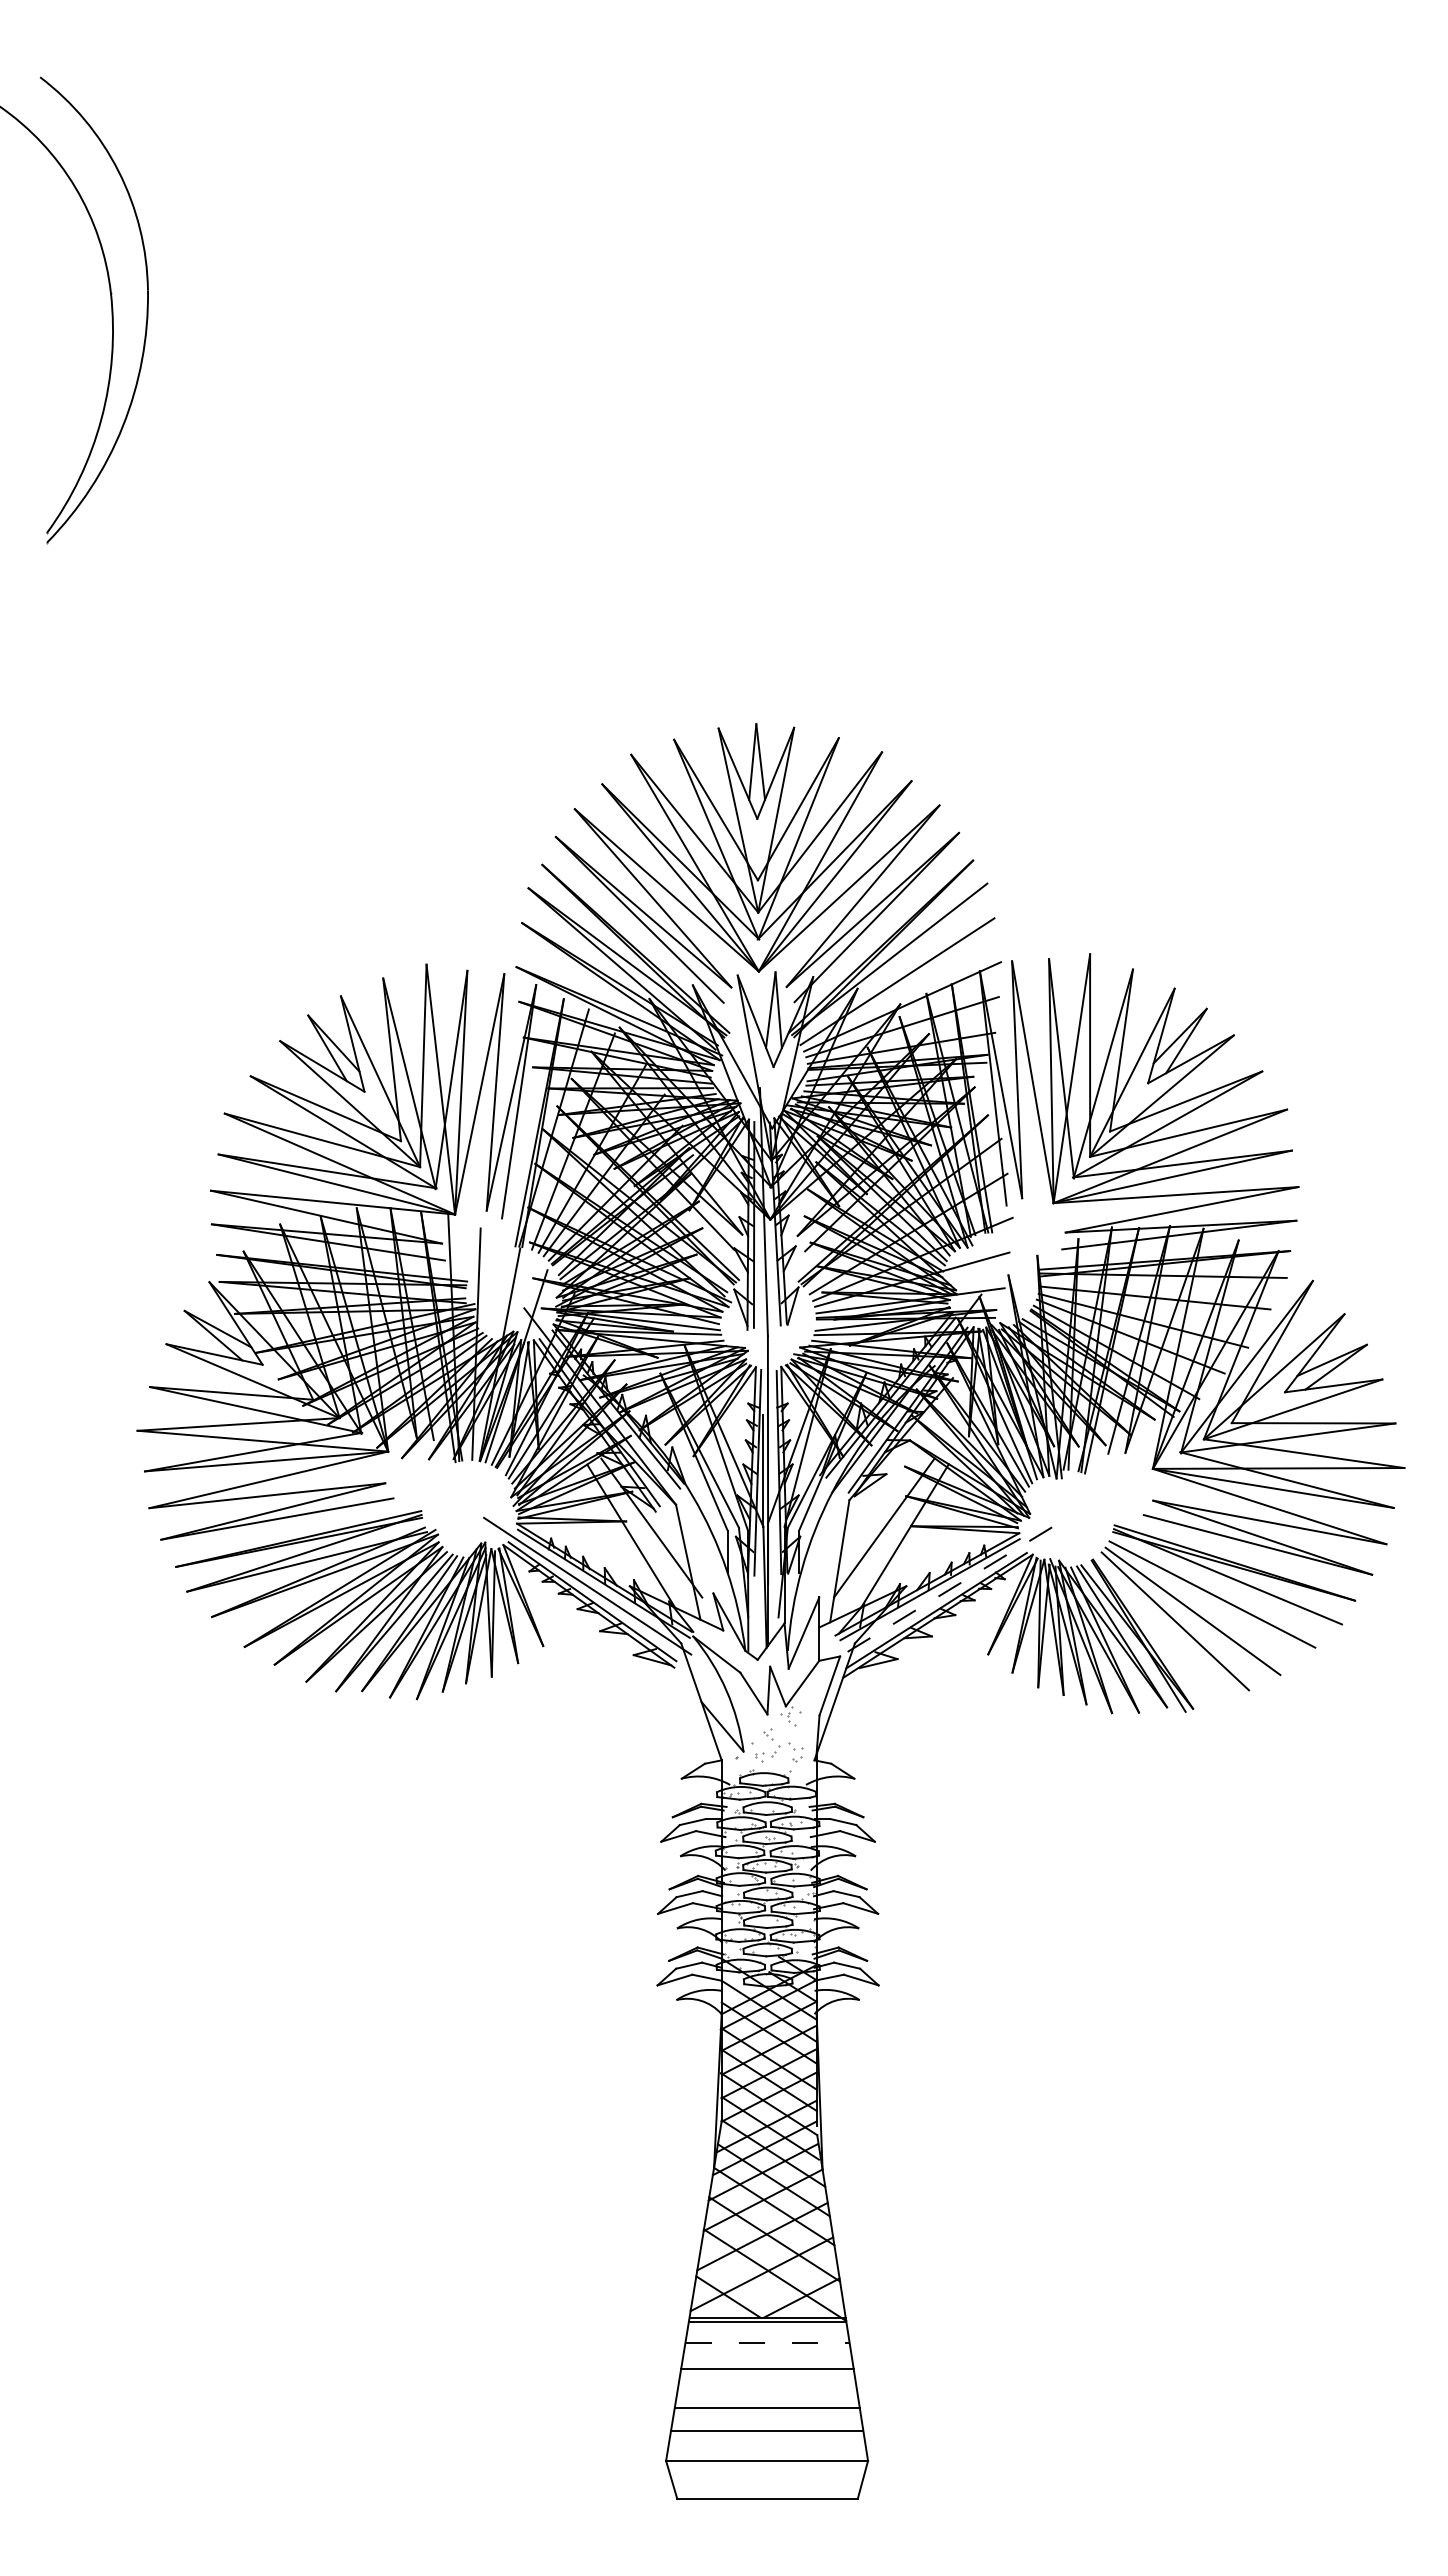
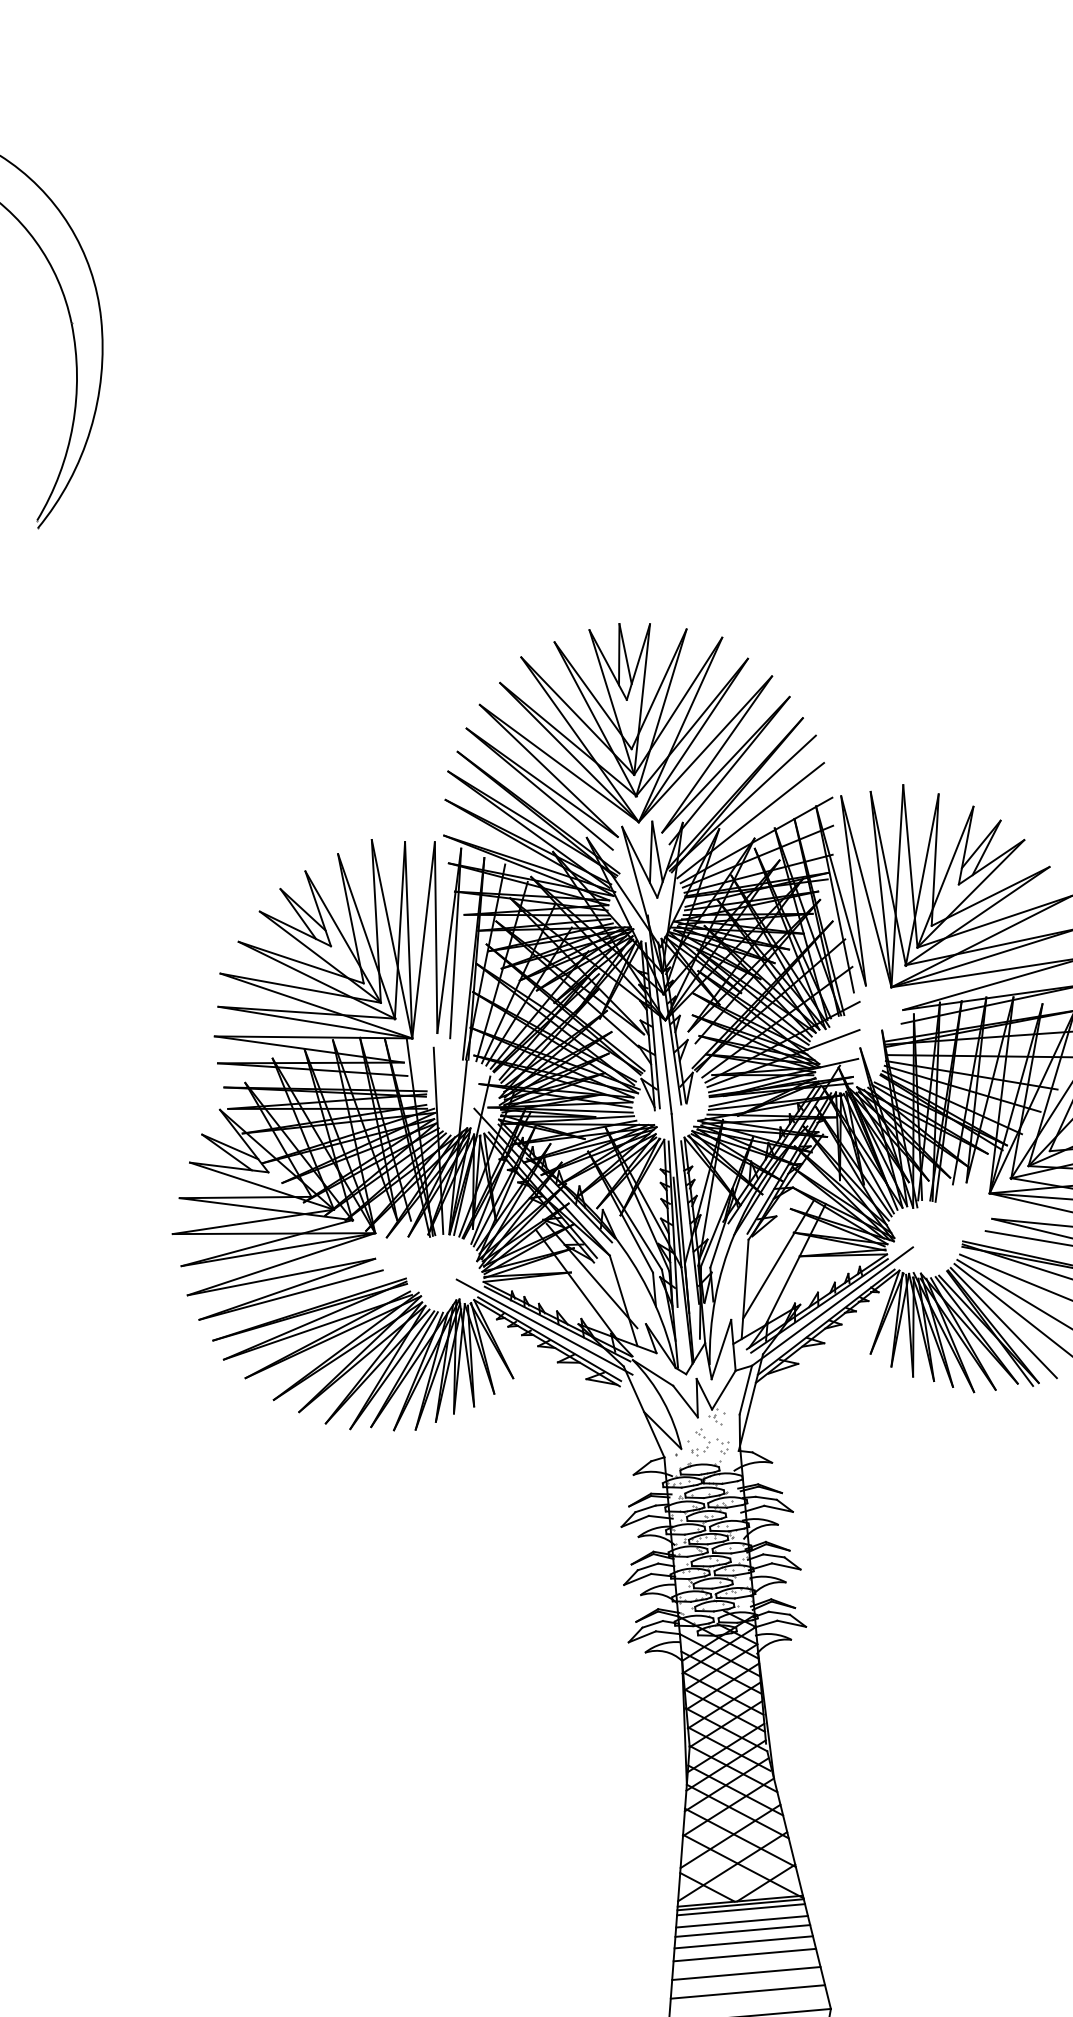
line: (945, 1592) -> (832, 1307), dashed -> solid
line: (1156, 1630) -> (1003, 1322), added
line: (767, 2328) -> (740, 1909), added
line: (768, 2343) -> (742, 1921), dashed -> solid
line: (767, 2354) -> (742, 1930), added
line: (767, 2384) -> (744, 1954), added

